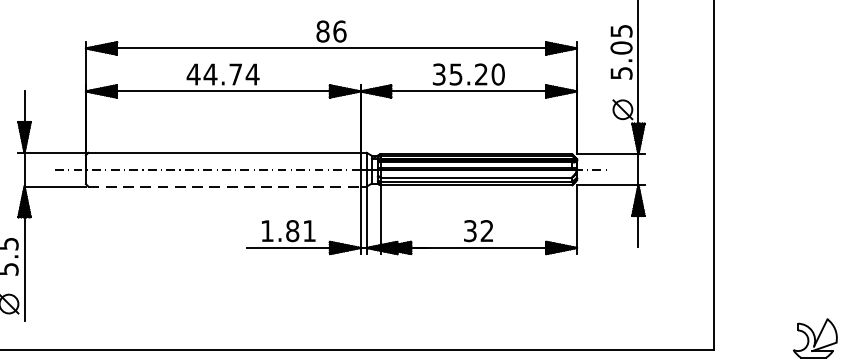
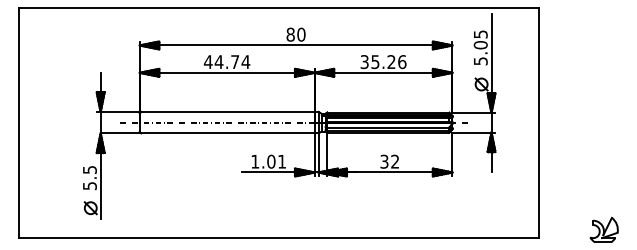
text: (339, 31) -> (301, 34), 86 -> 80
text: (498, 73) -> (402, 61), 35.20 -> 35.26
line: (223, 186) -> (227, 133), dashed -> solid
text: (292, 230) -> (271, 161), 1.81 -> 1.01

